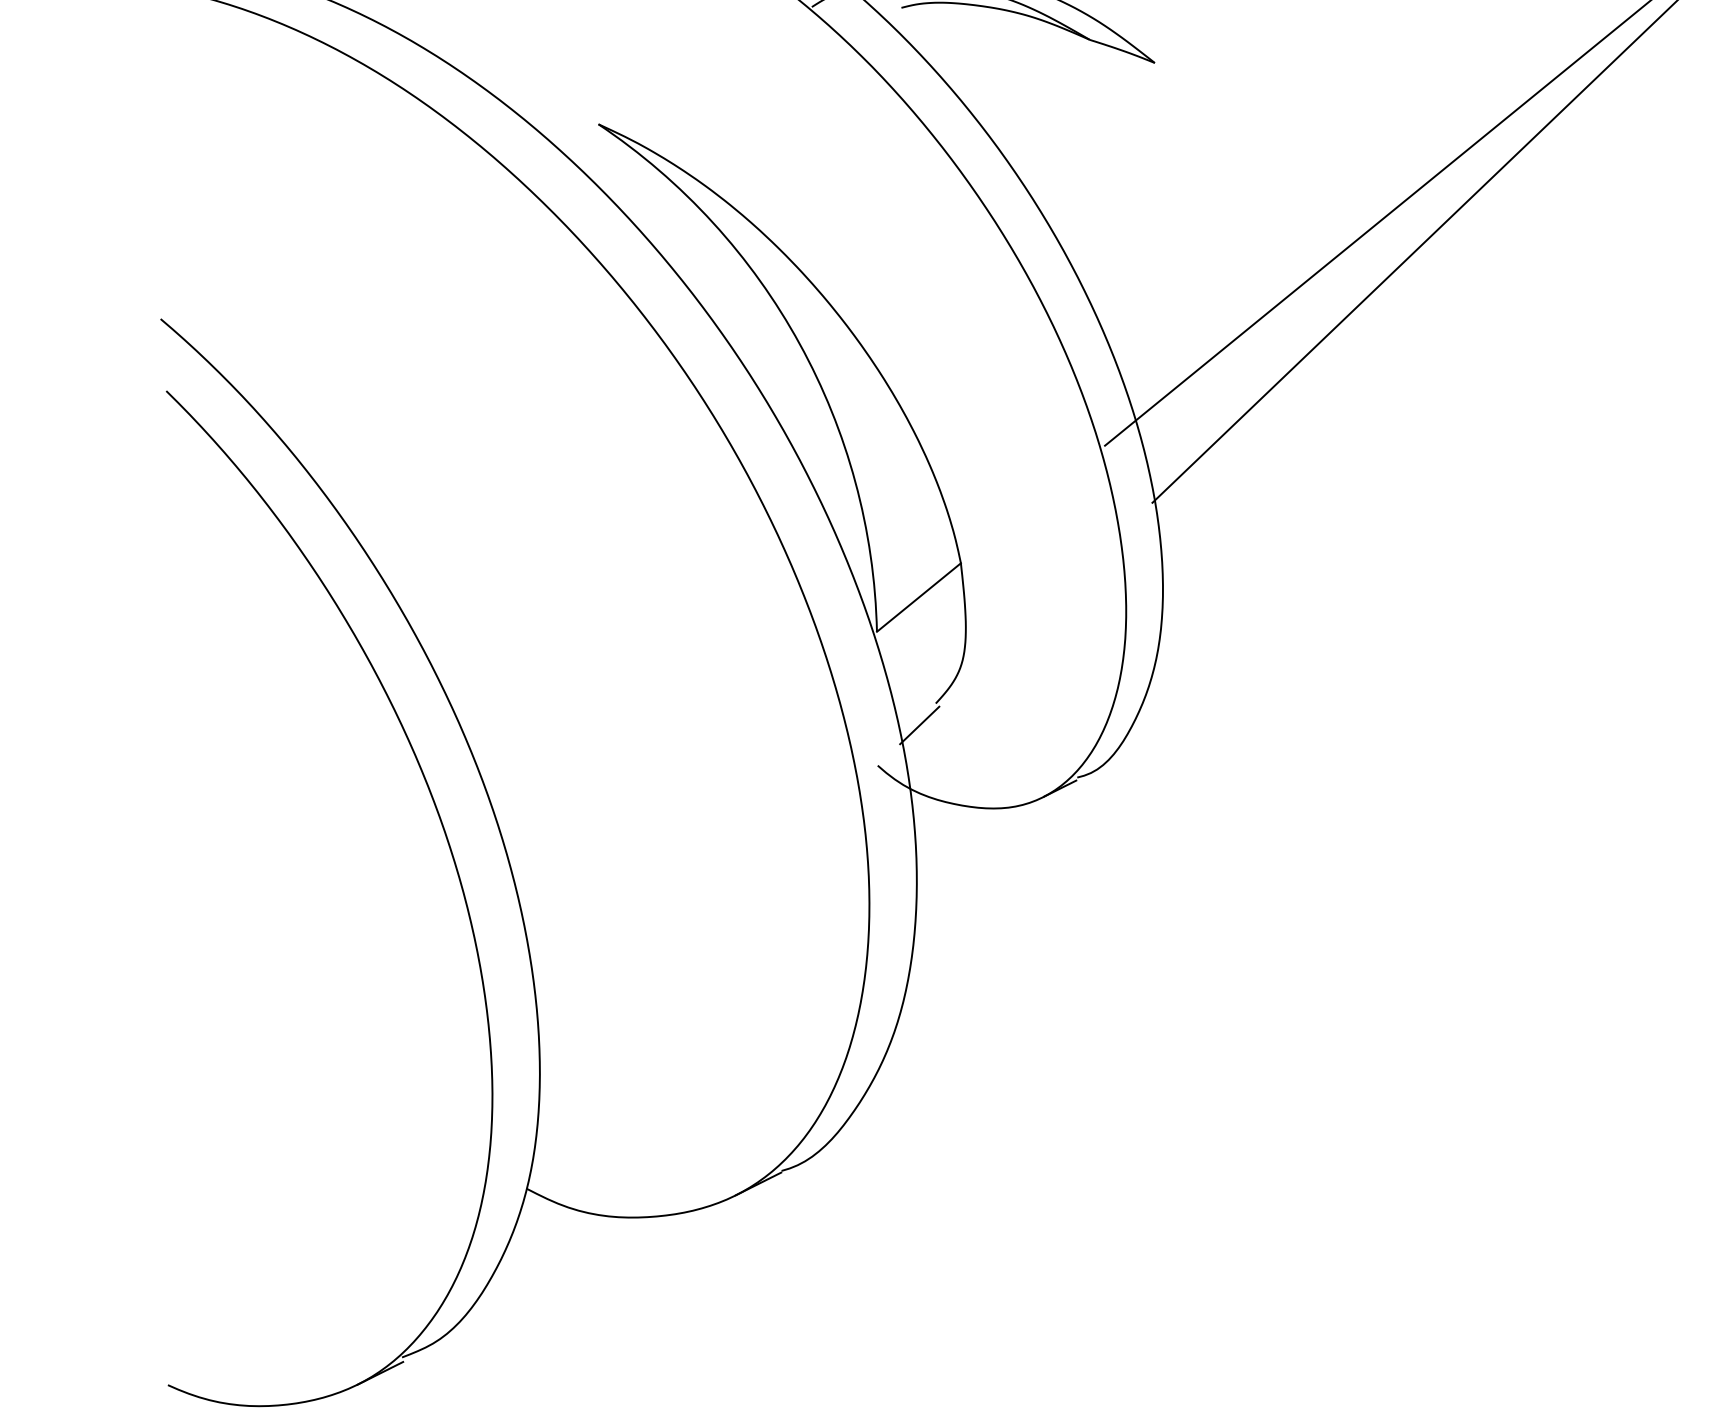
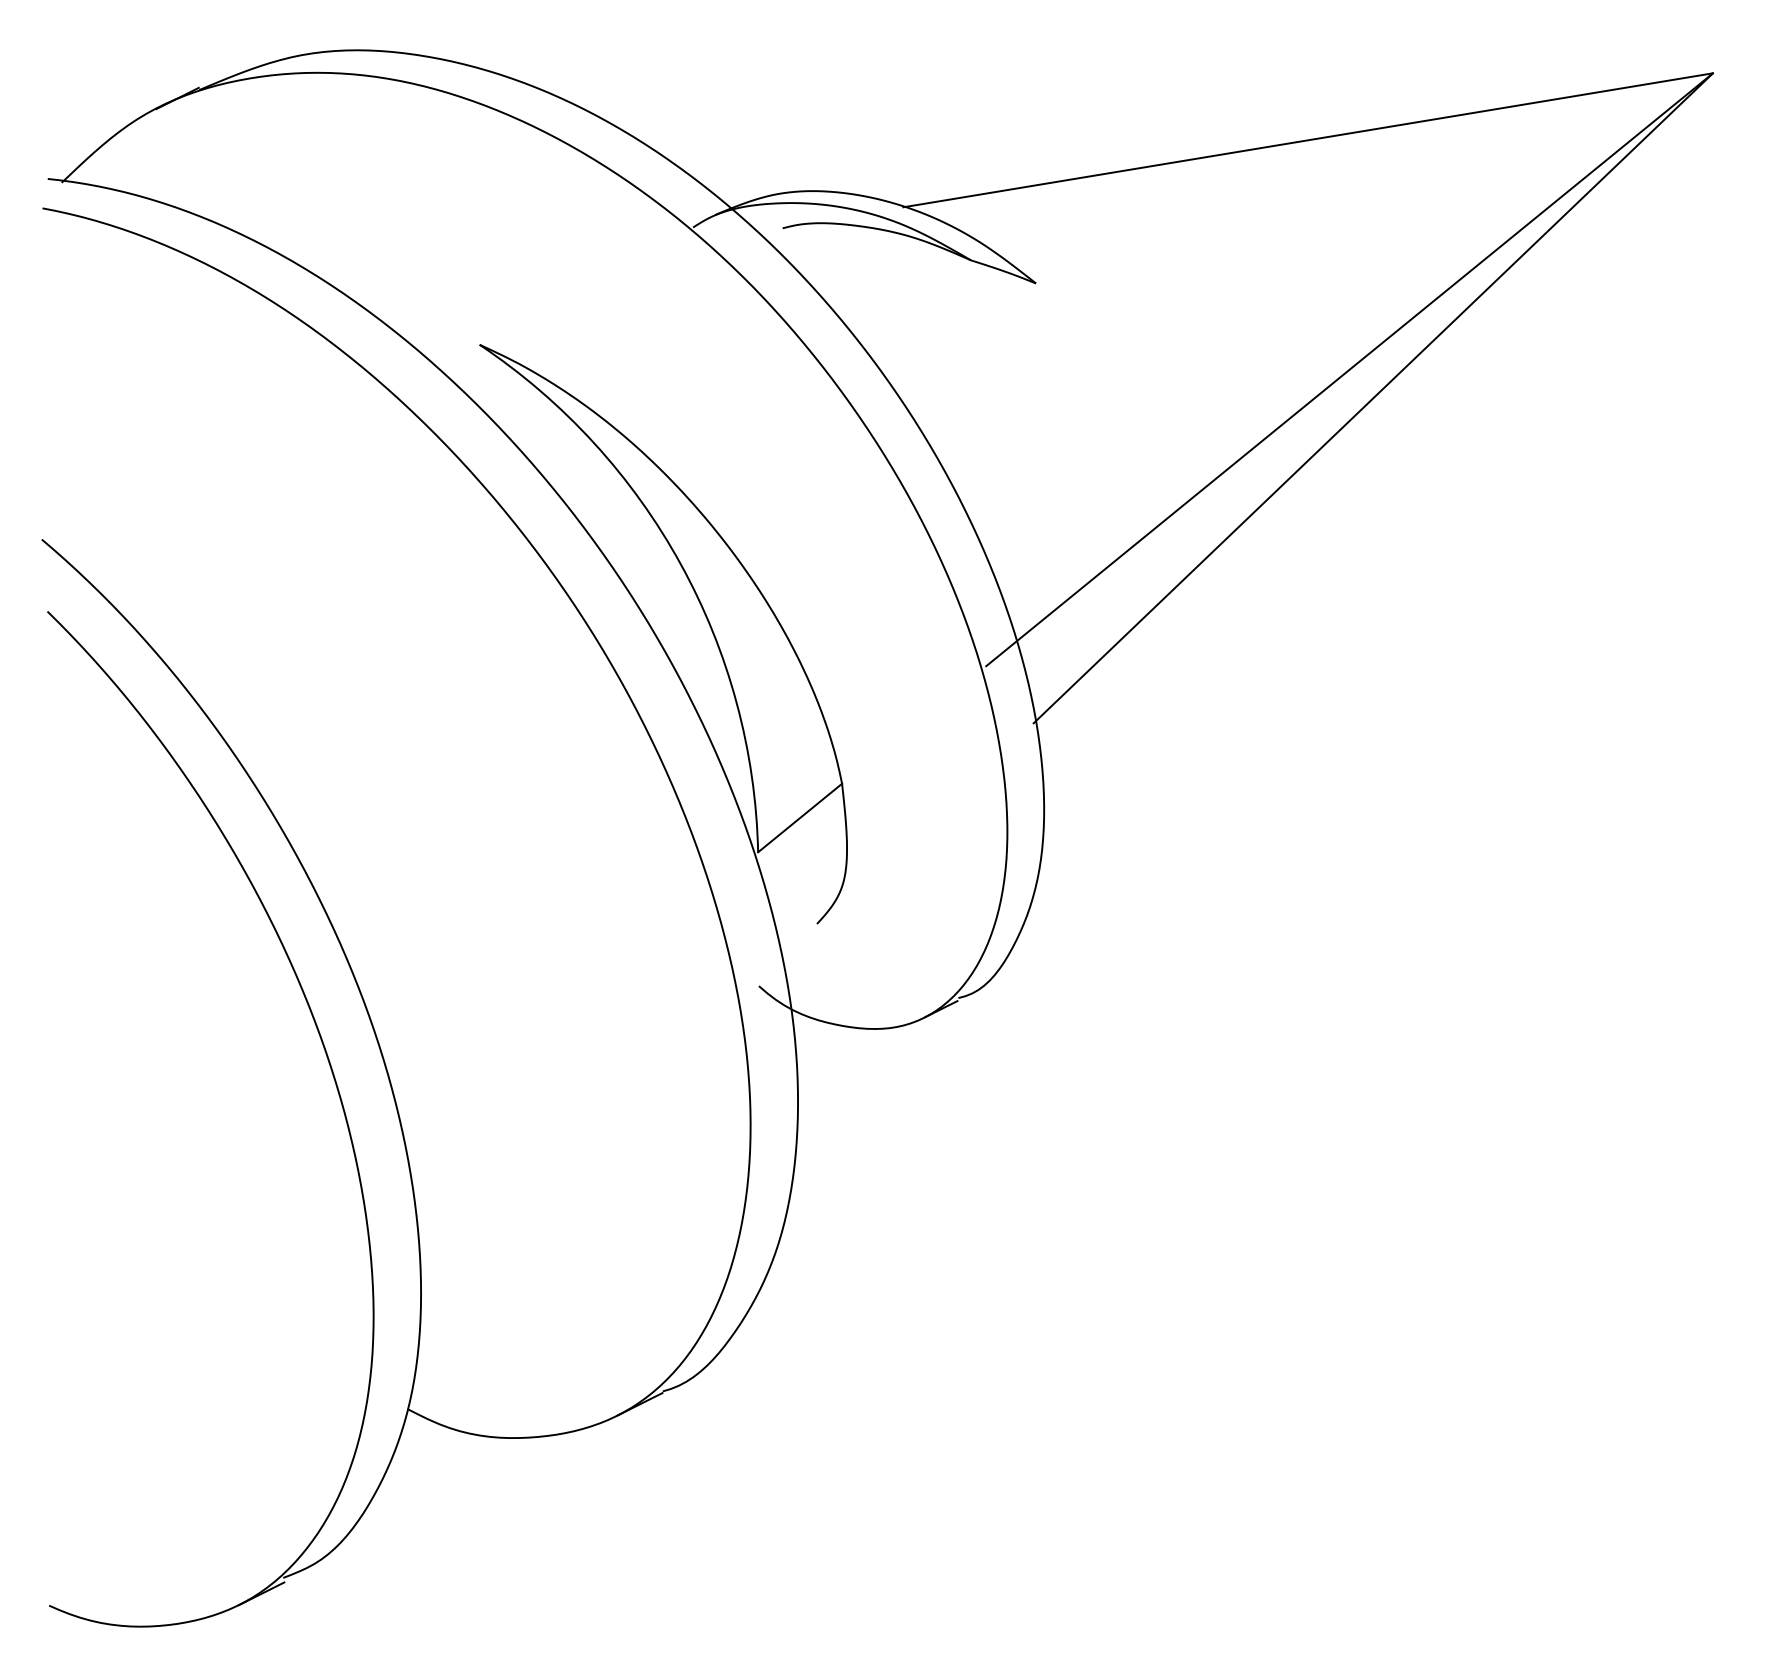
line: (919, 725) -> (800, 945), removed

